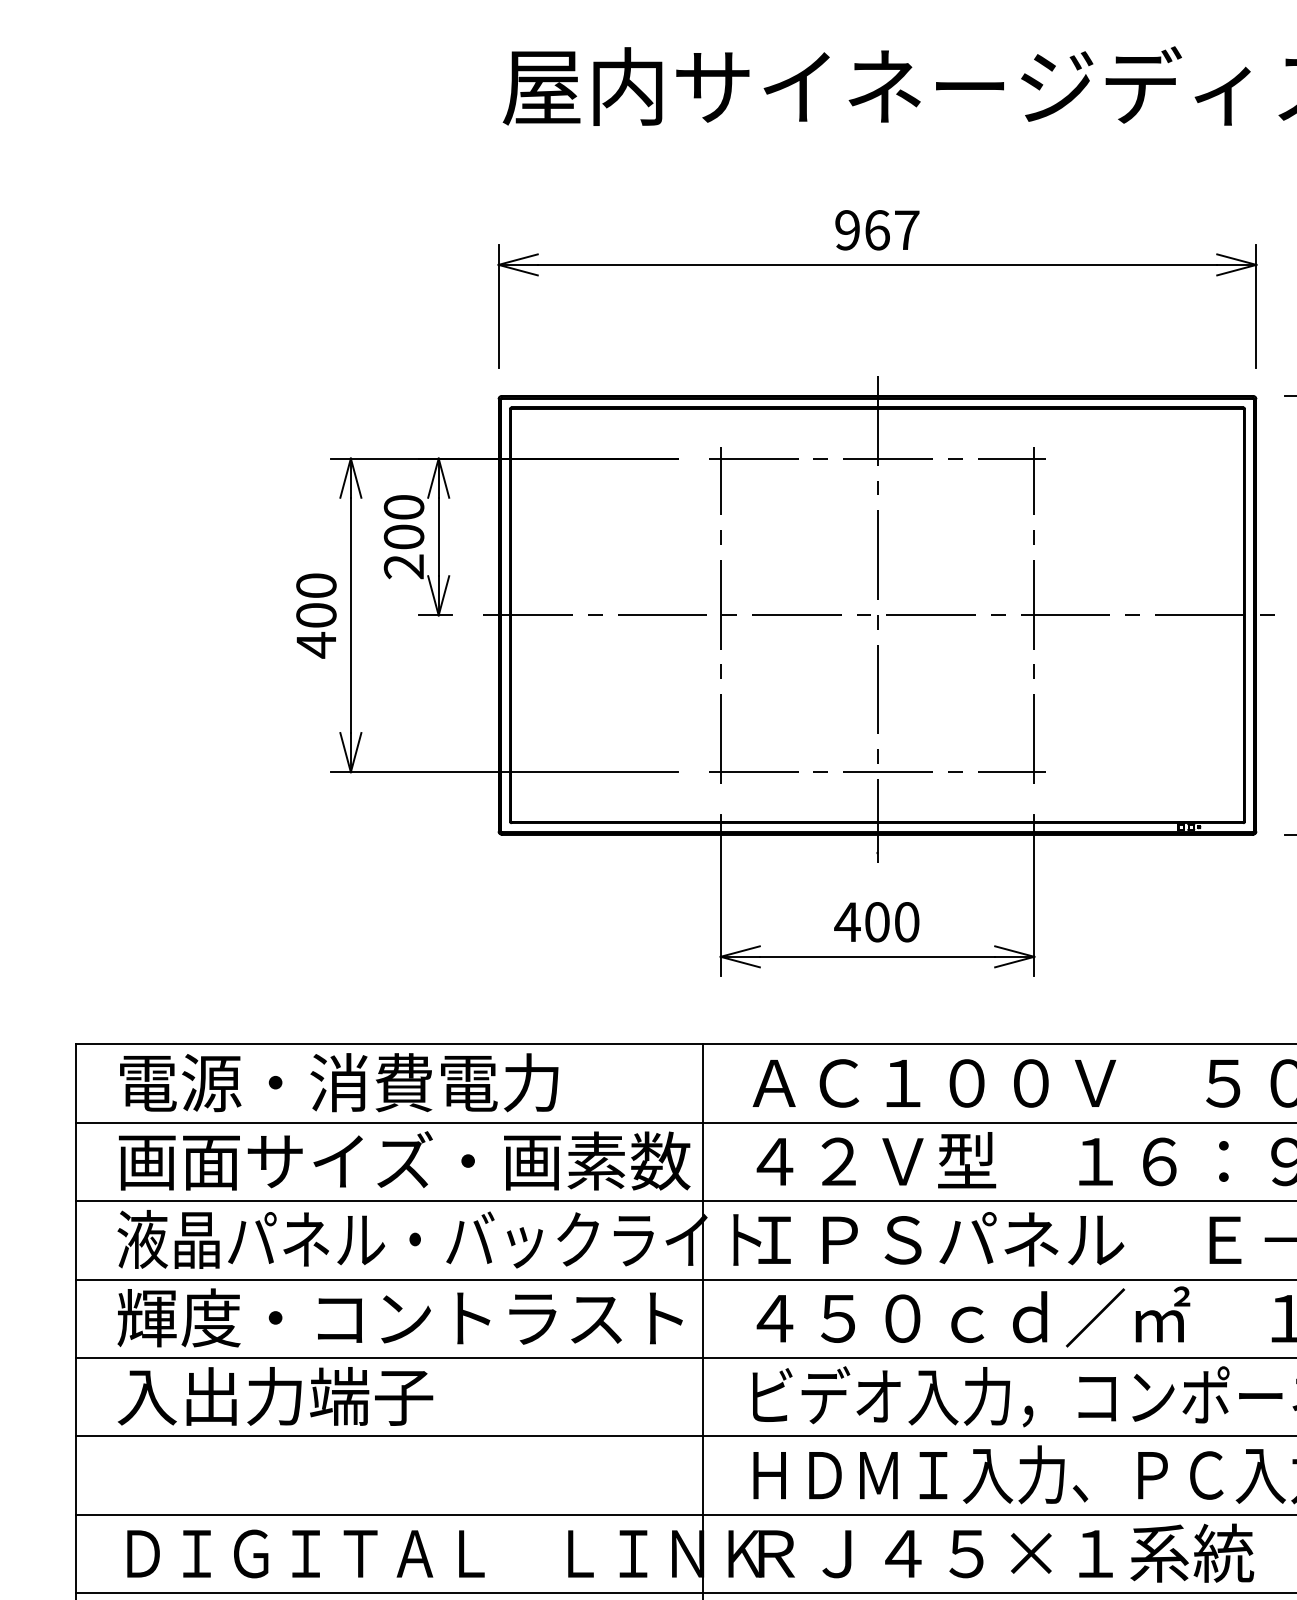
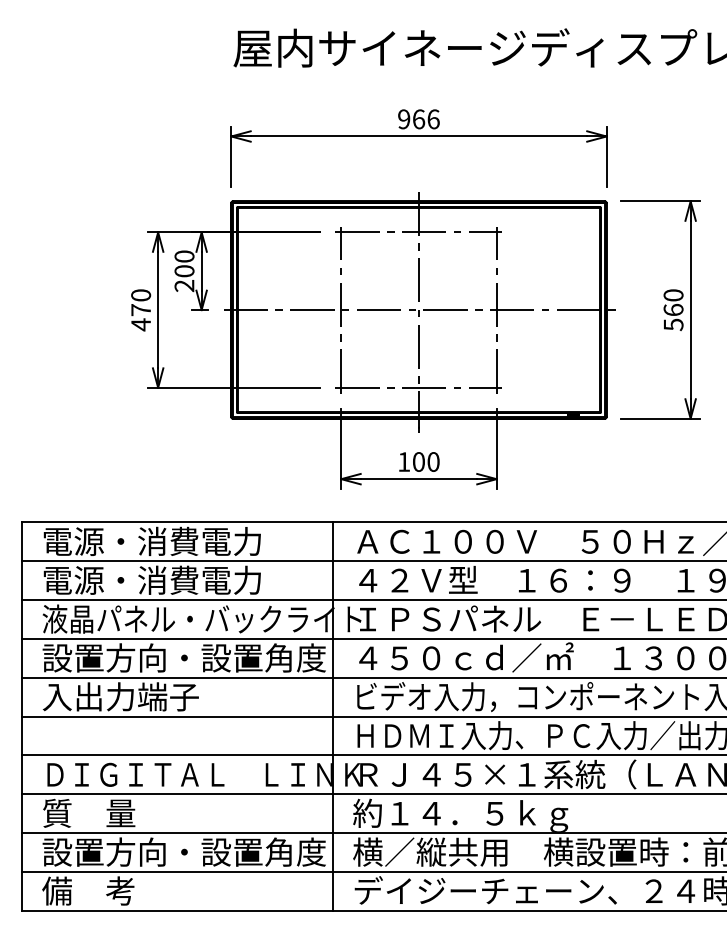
text: (906, 230) -> (433, 119), 967 -> 966
text: (317, 616) -> (141, 310), 400 -> 470
text: (846, 921) -> (403, 461), 400 -> 100
text: (404, 1159) -> (184, 579), 画面サイズ・画素数 -> 電源・消費電力
text: (402, 1316) -> (183, 657), 輝度・コントラスト -> 設置方向・設置角度

